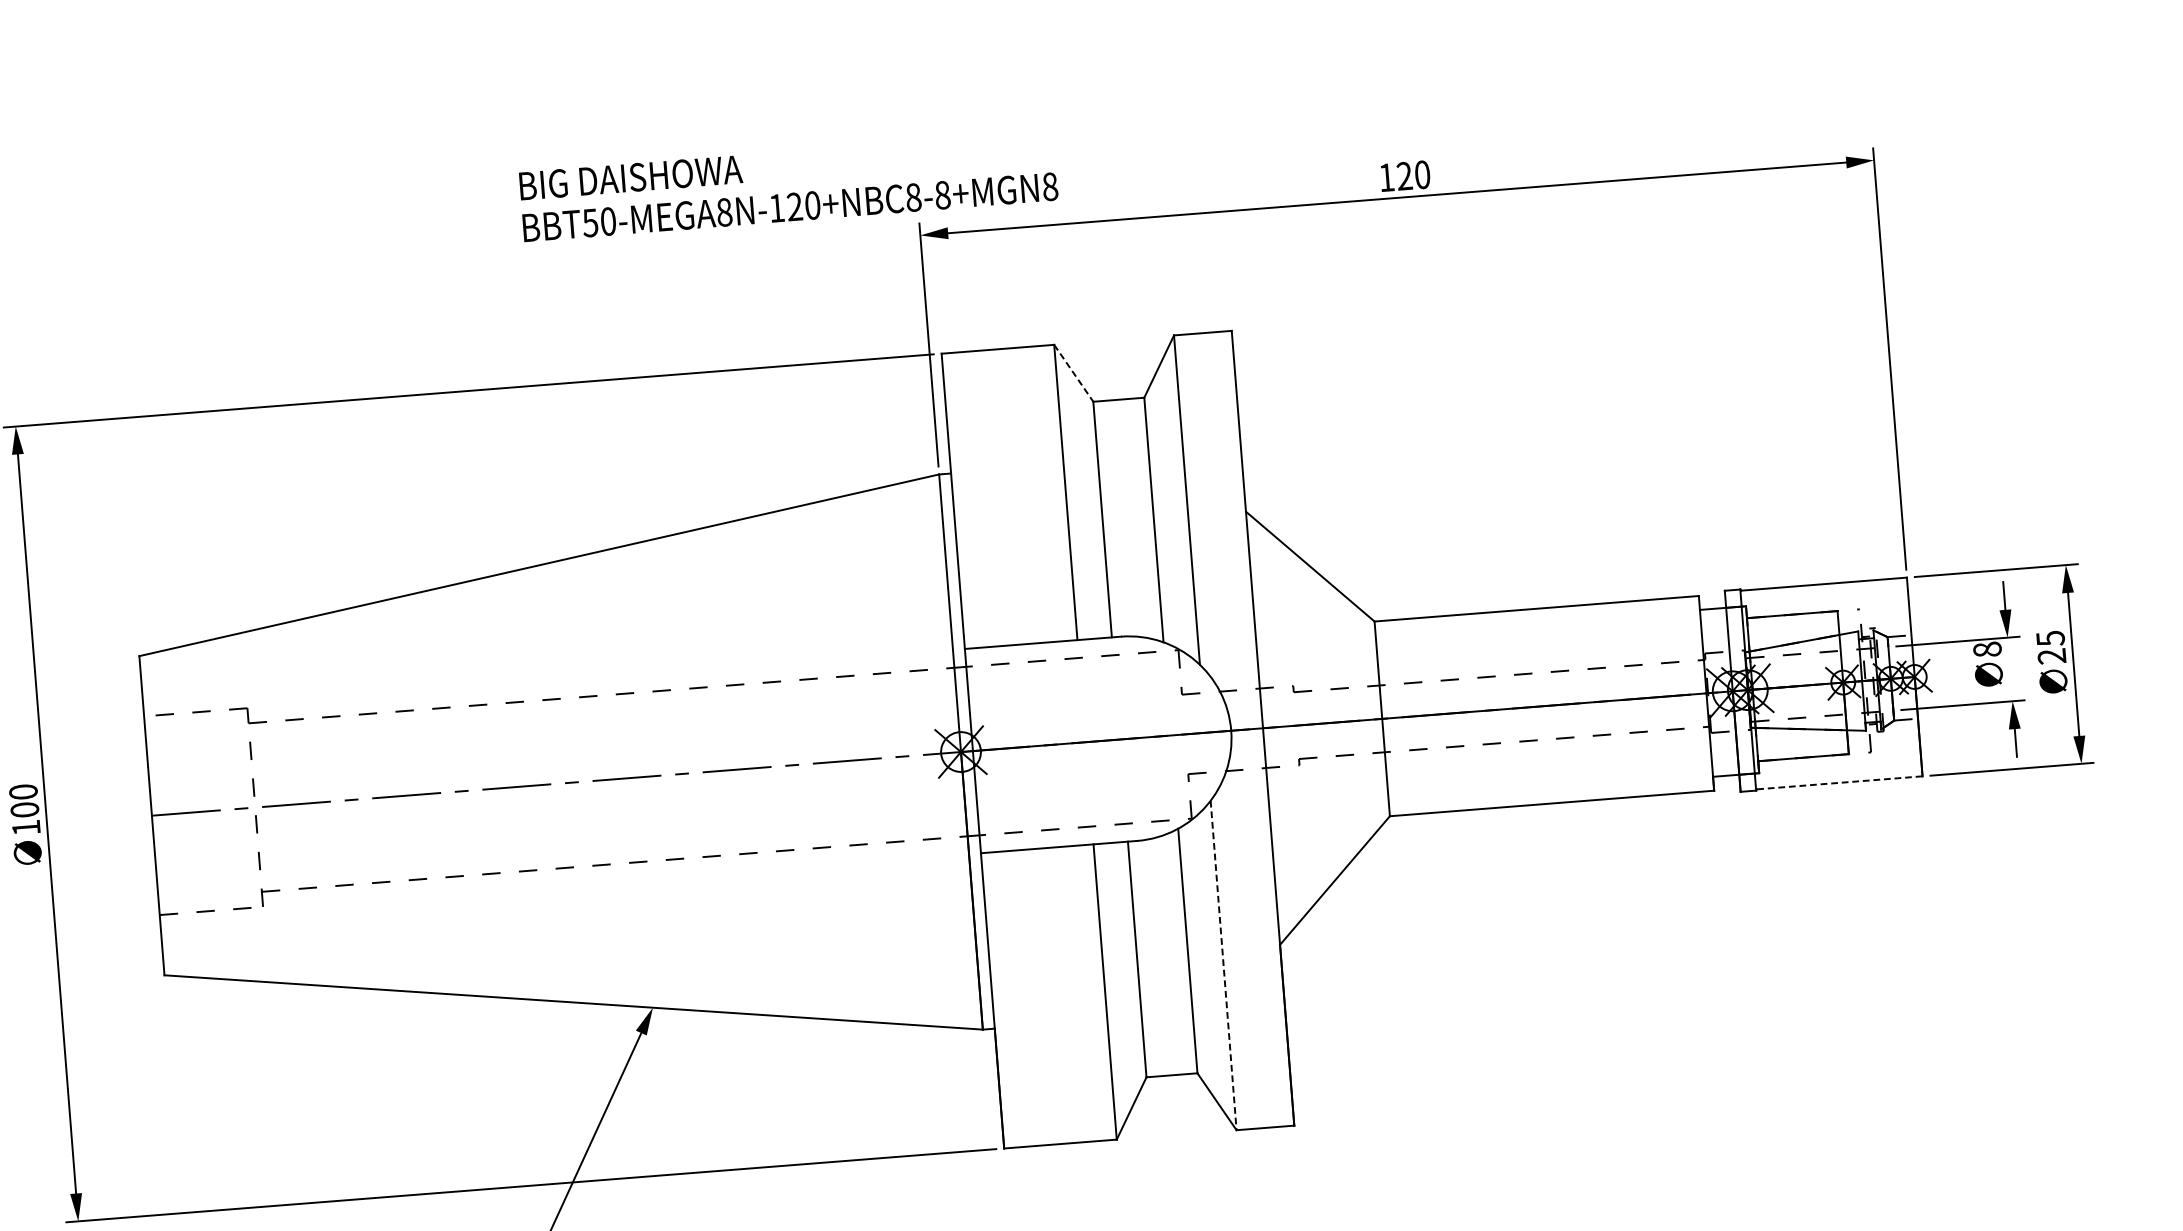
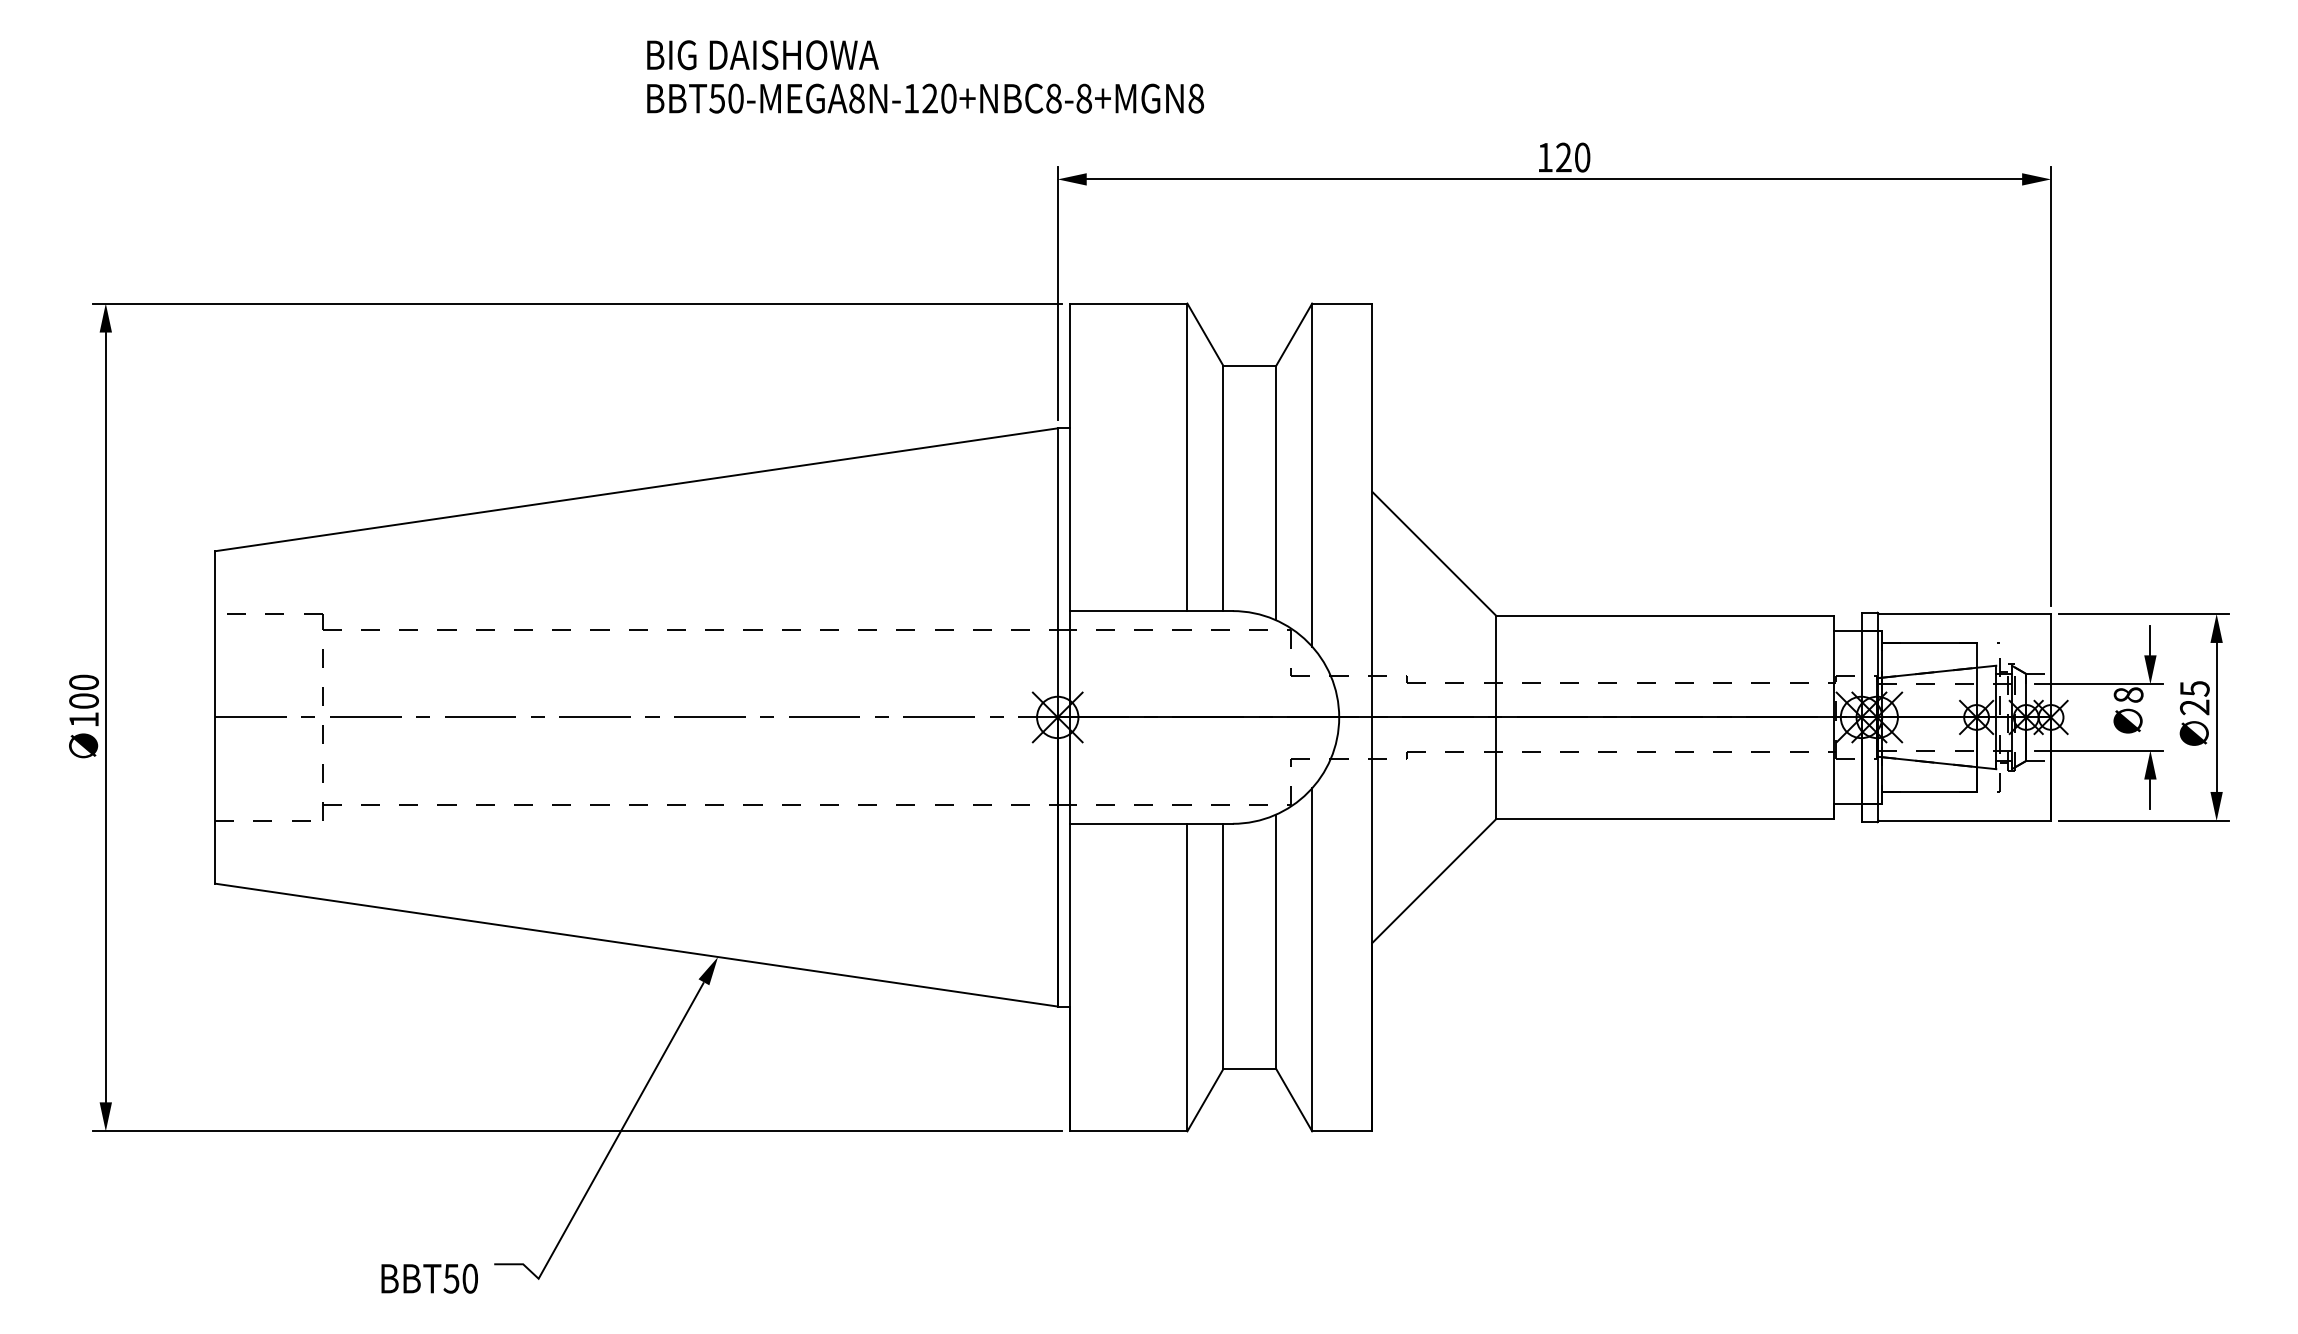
text: (788, 185) -> (925, 76), moved
line: (1073, 373) -> (1205, 334), dashed -> solid
line: (1840, 782) -> (1965, 820), dashed -> solid
line: (1223, 965) -> (1312, 959), dashed -> solid

